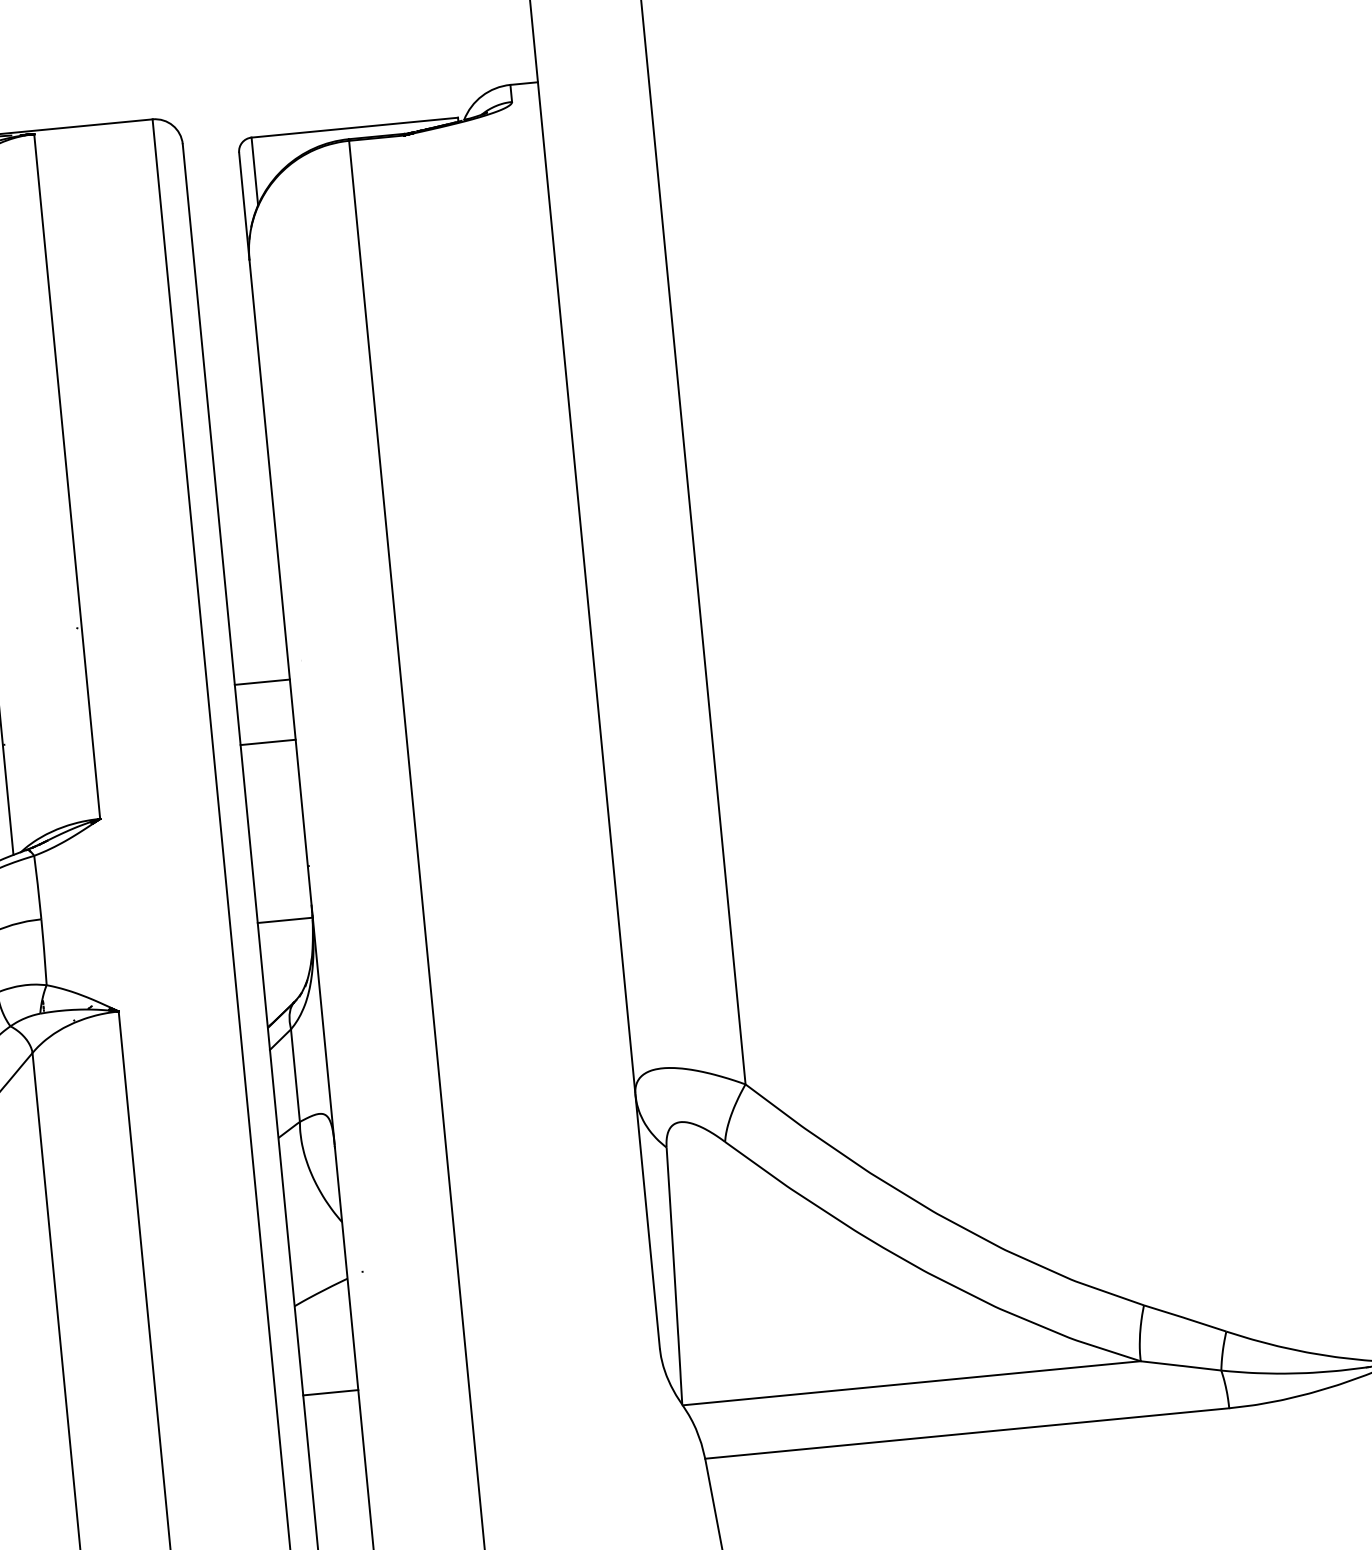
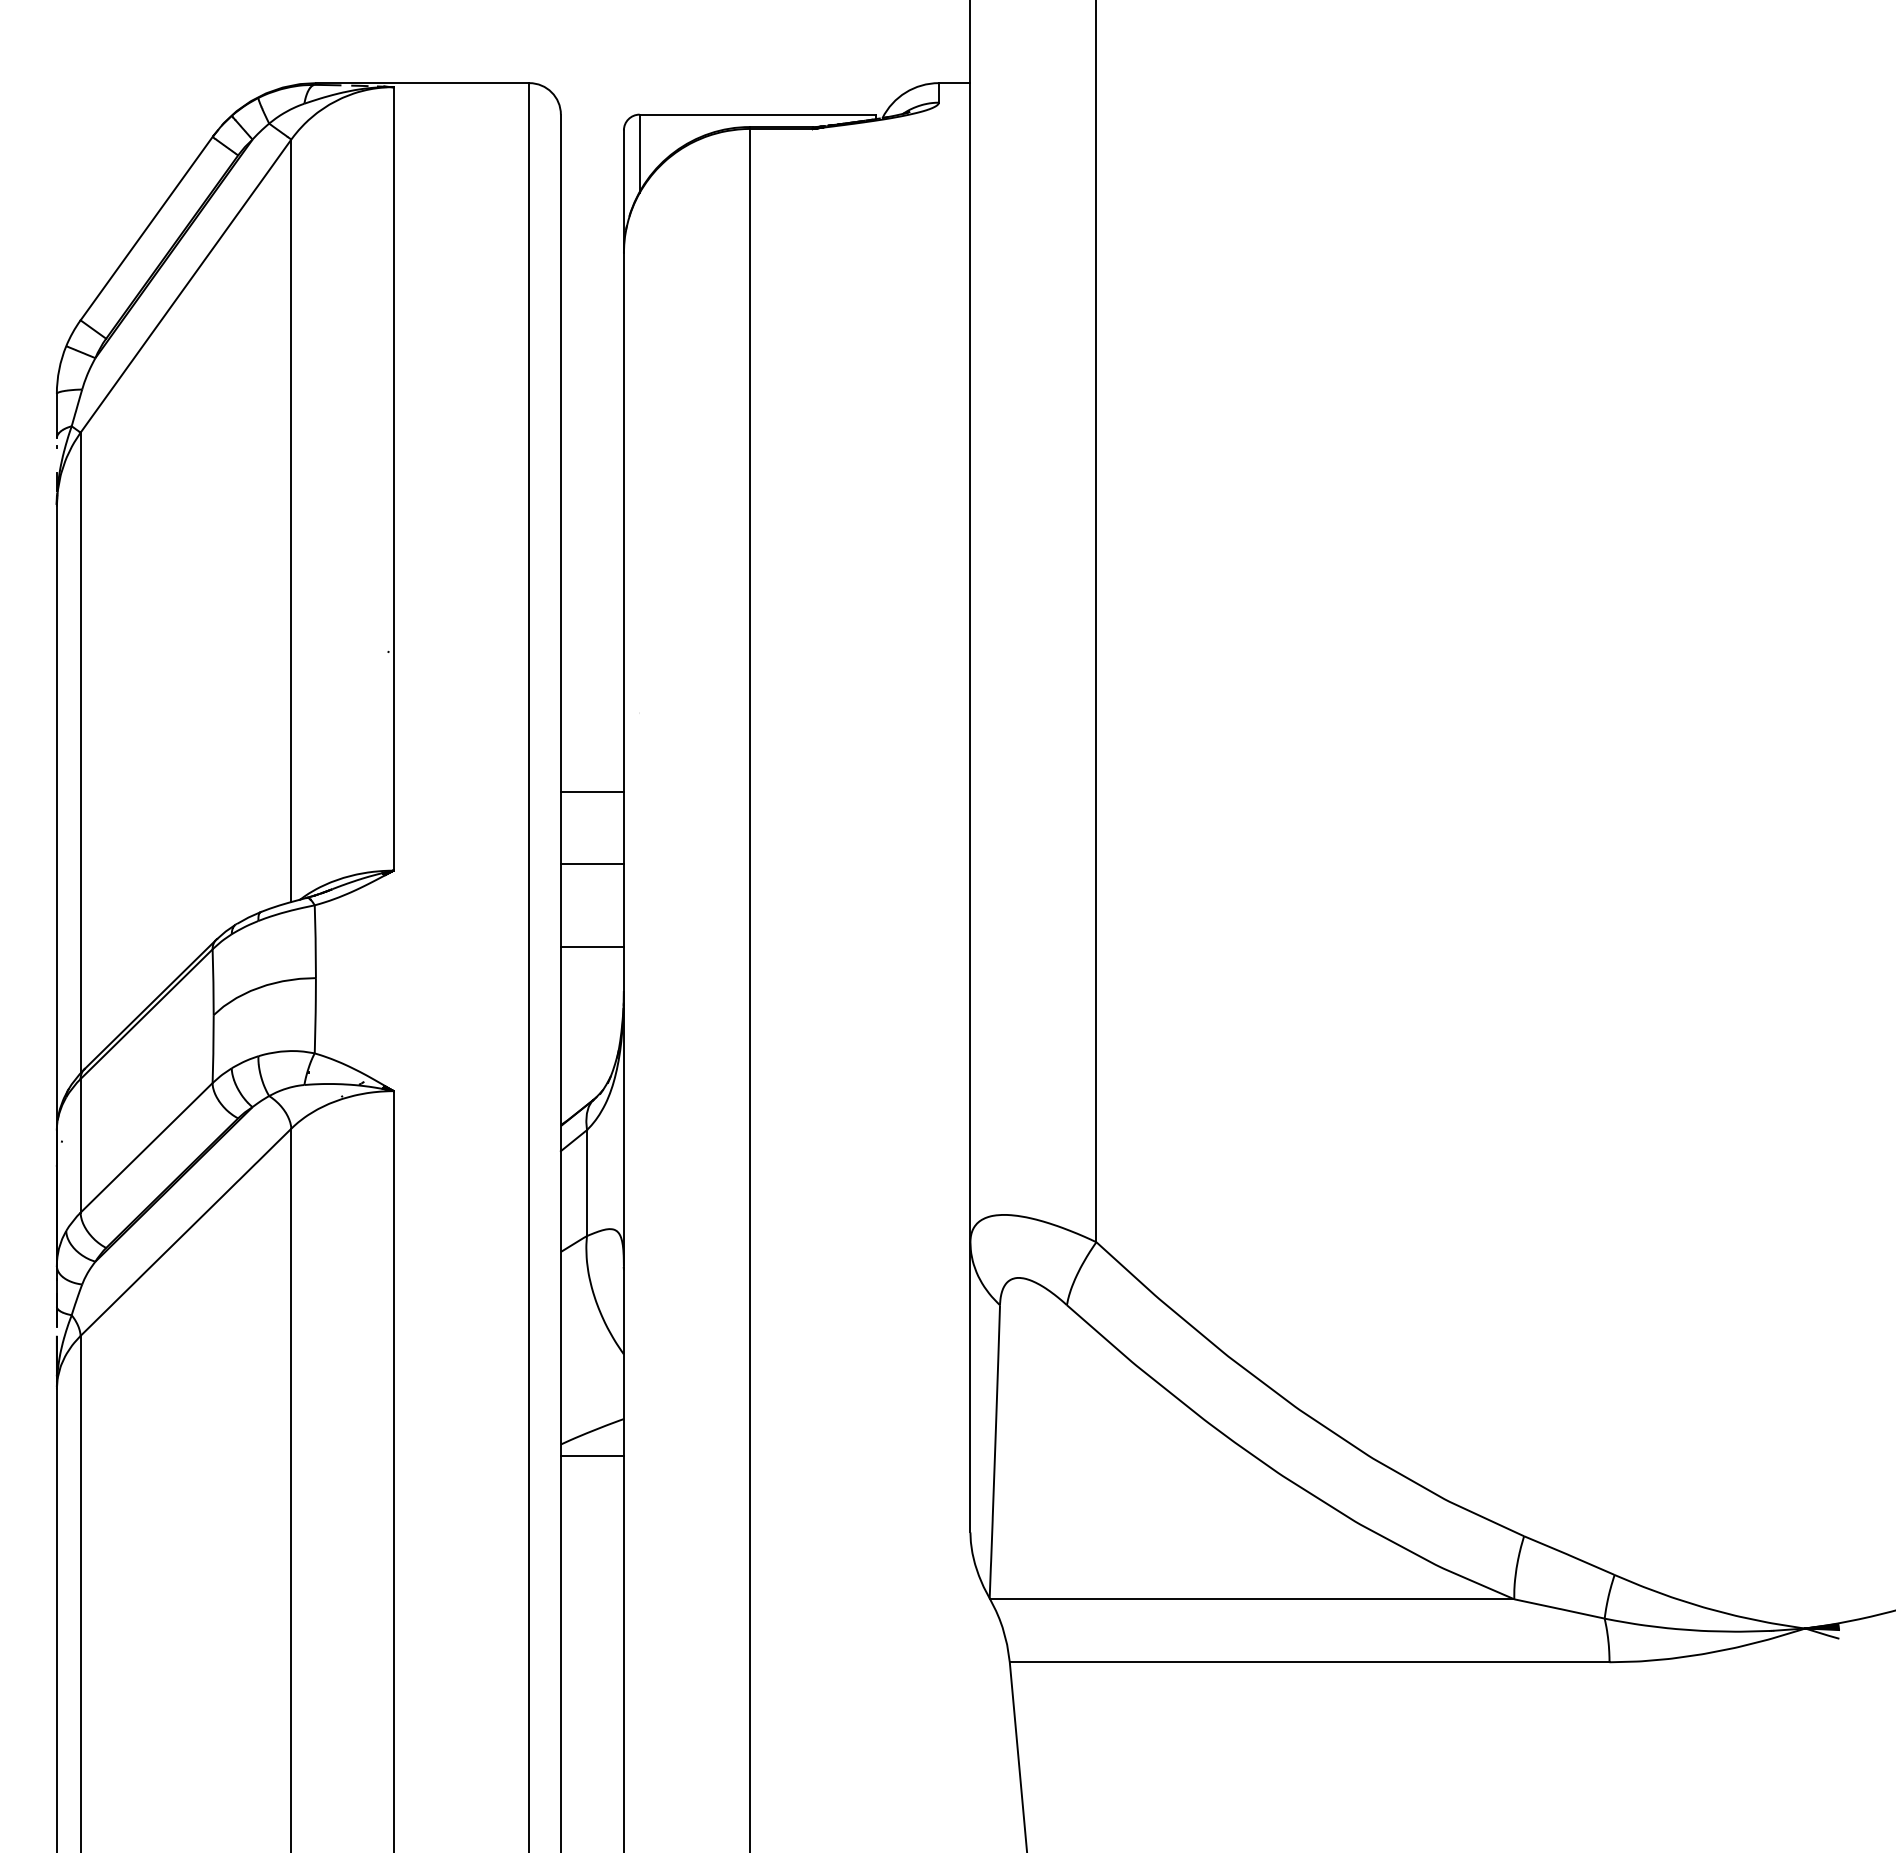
line: (261, 682) -> (591, 792), moved
line: (267, 742) -> (591, 864), moved
line: (284, 920) -> (591, 946), moved
line: (329, 1392) -> (591, 1455), moved

